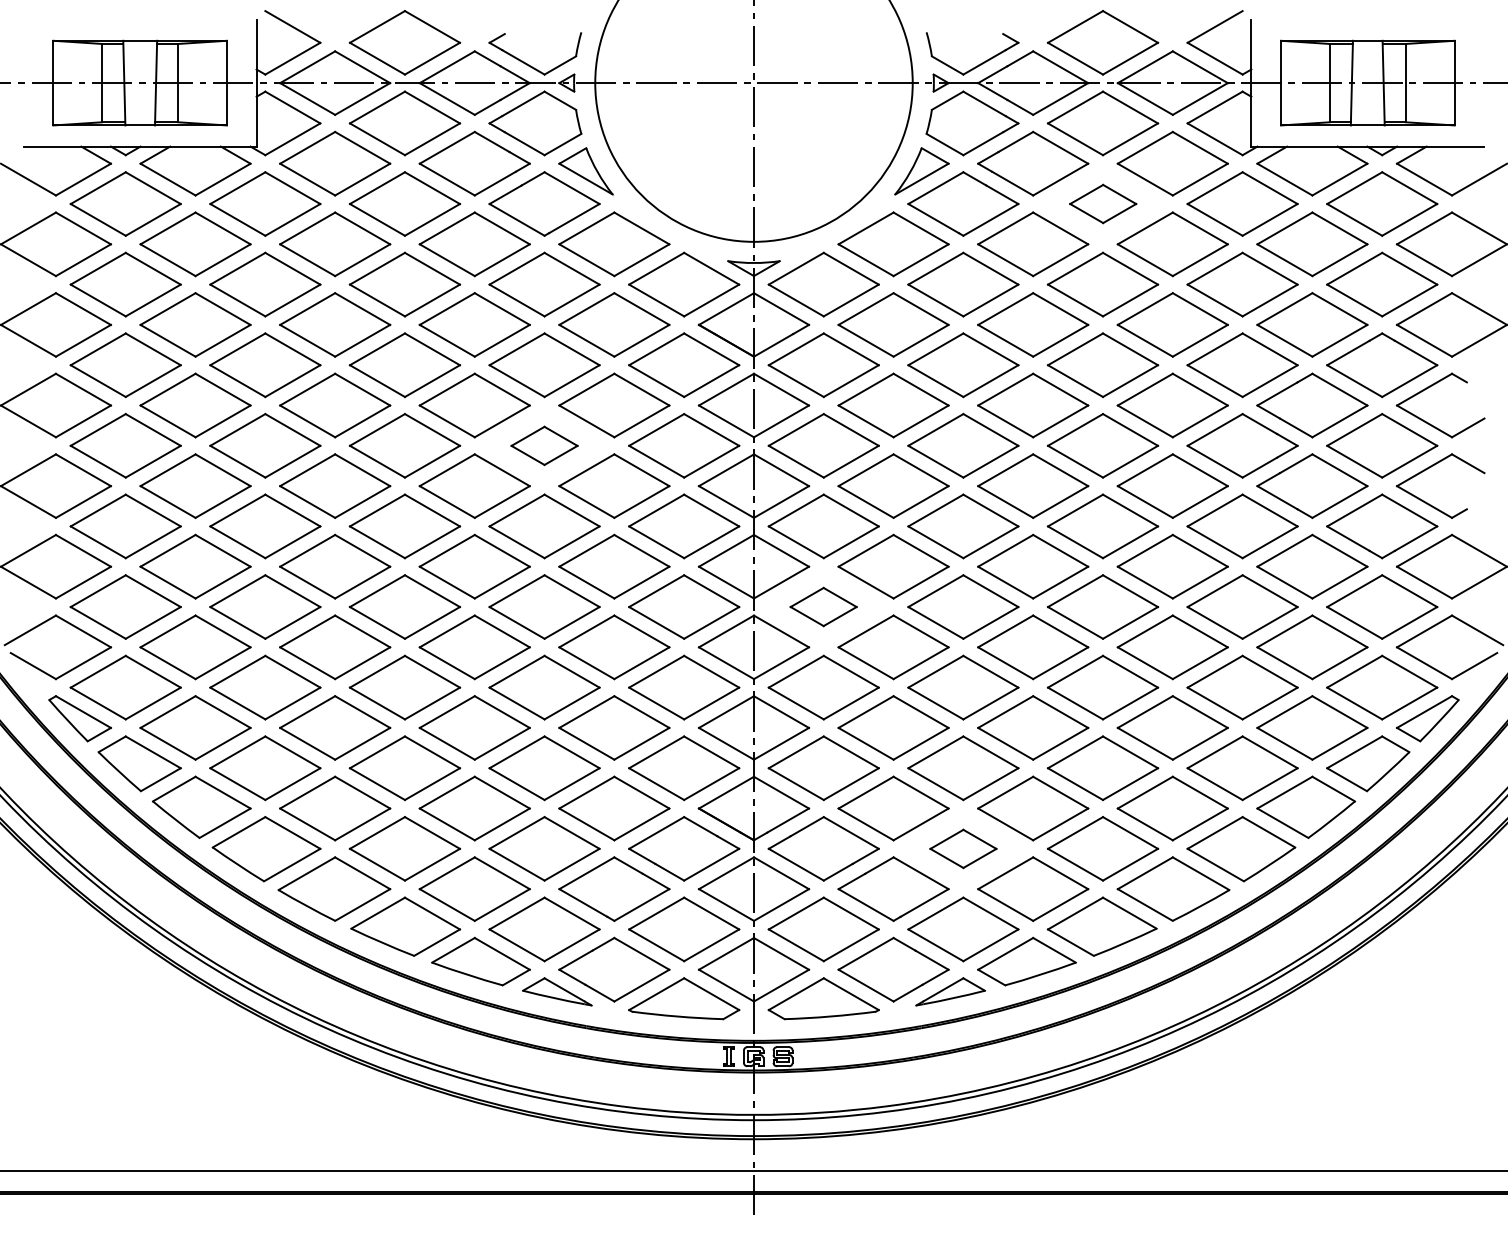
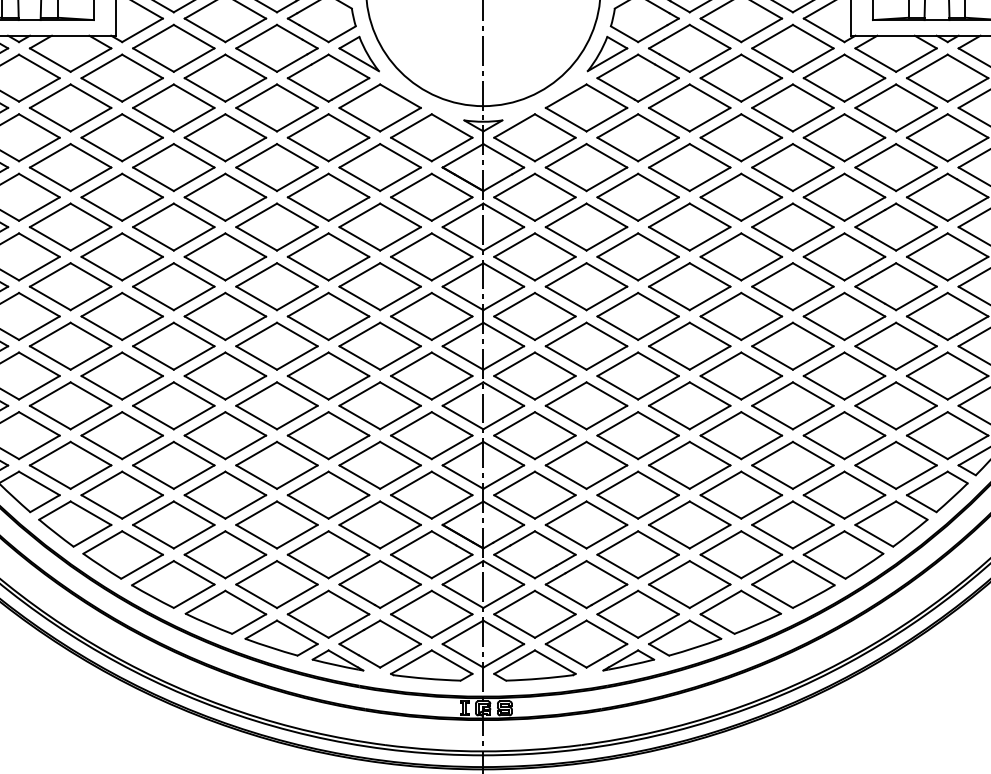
part: (1103, 203) -> (741, 77), size x1.67
part: (544, 445) -> (328, 256), size x1.67
part: (823, 606) -> (534, 375), size x1.67
part: (963, 848) -> (638, 554), size x1.67

